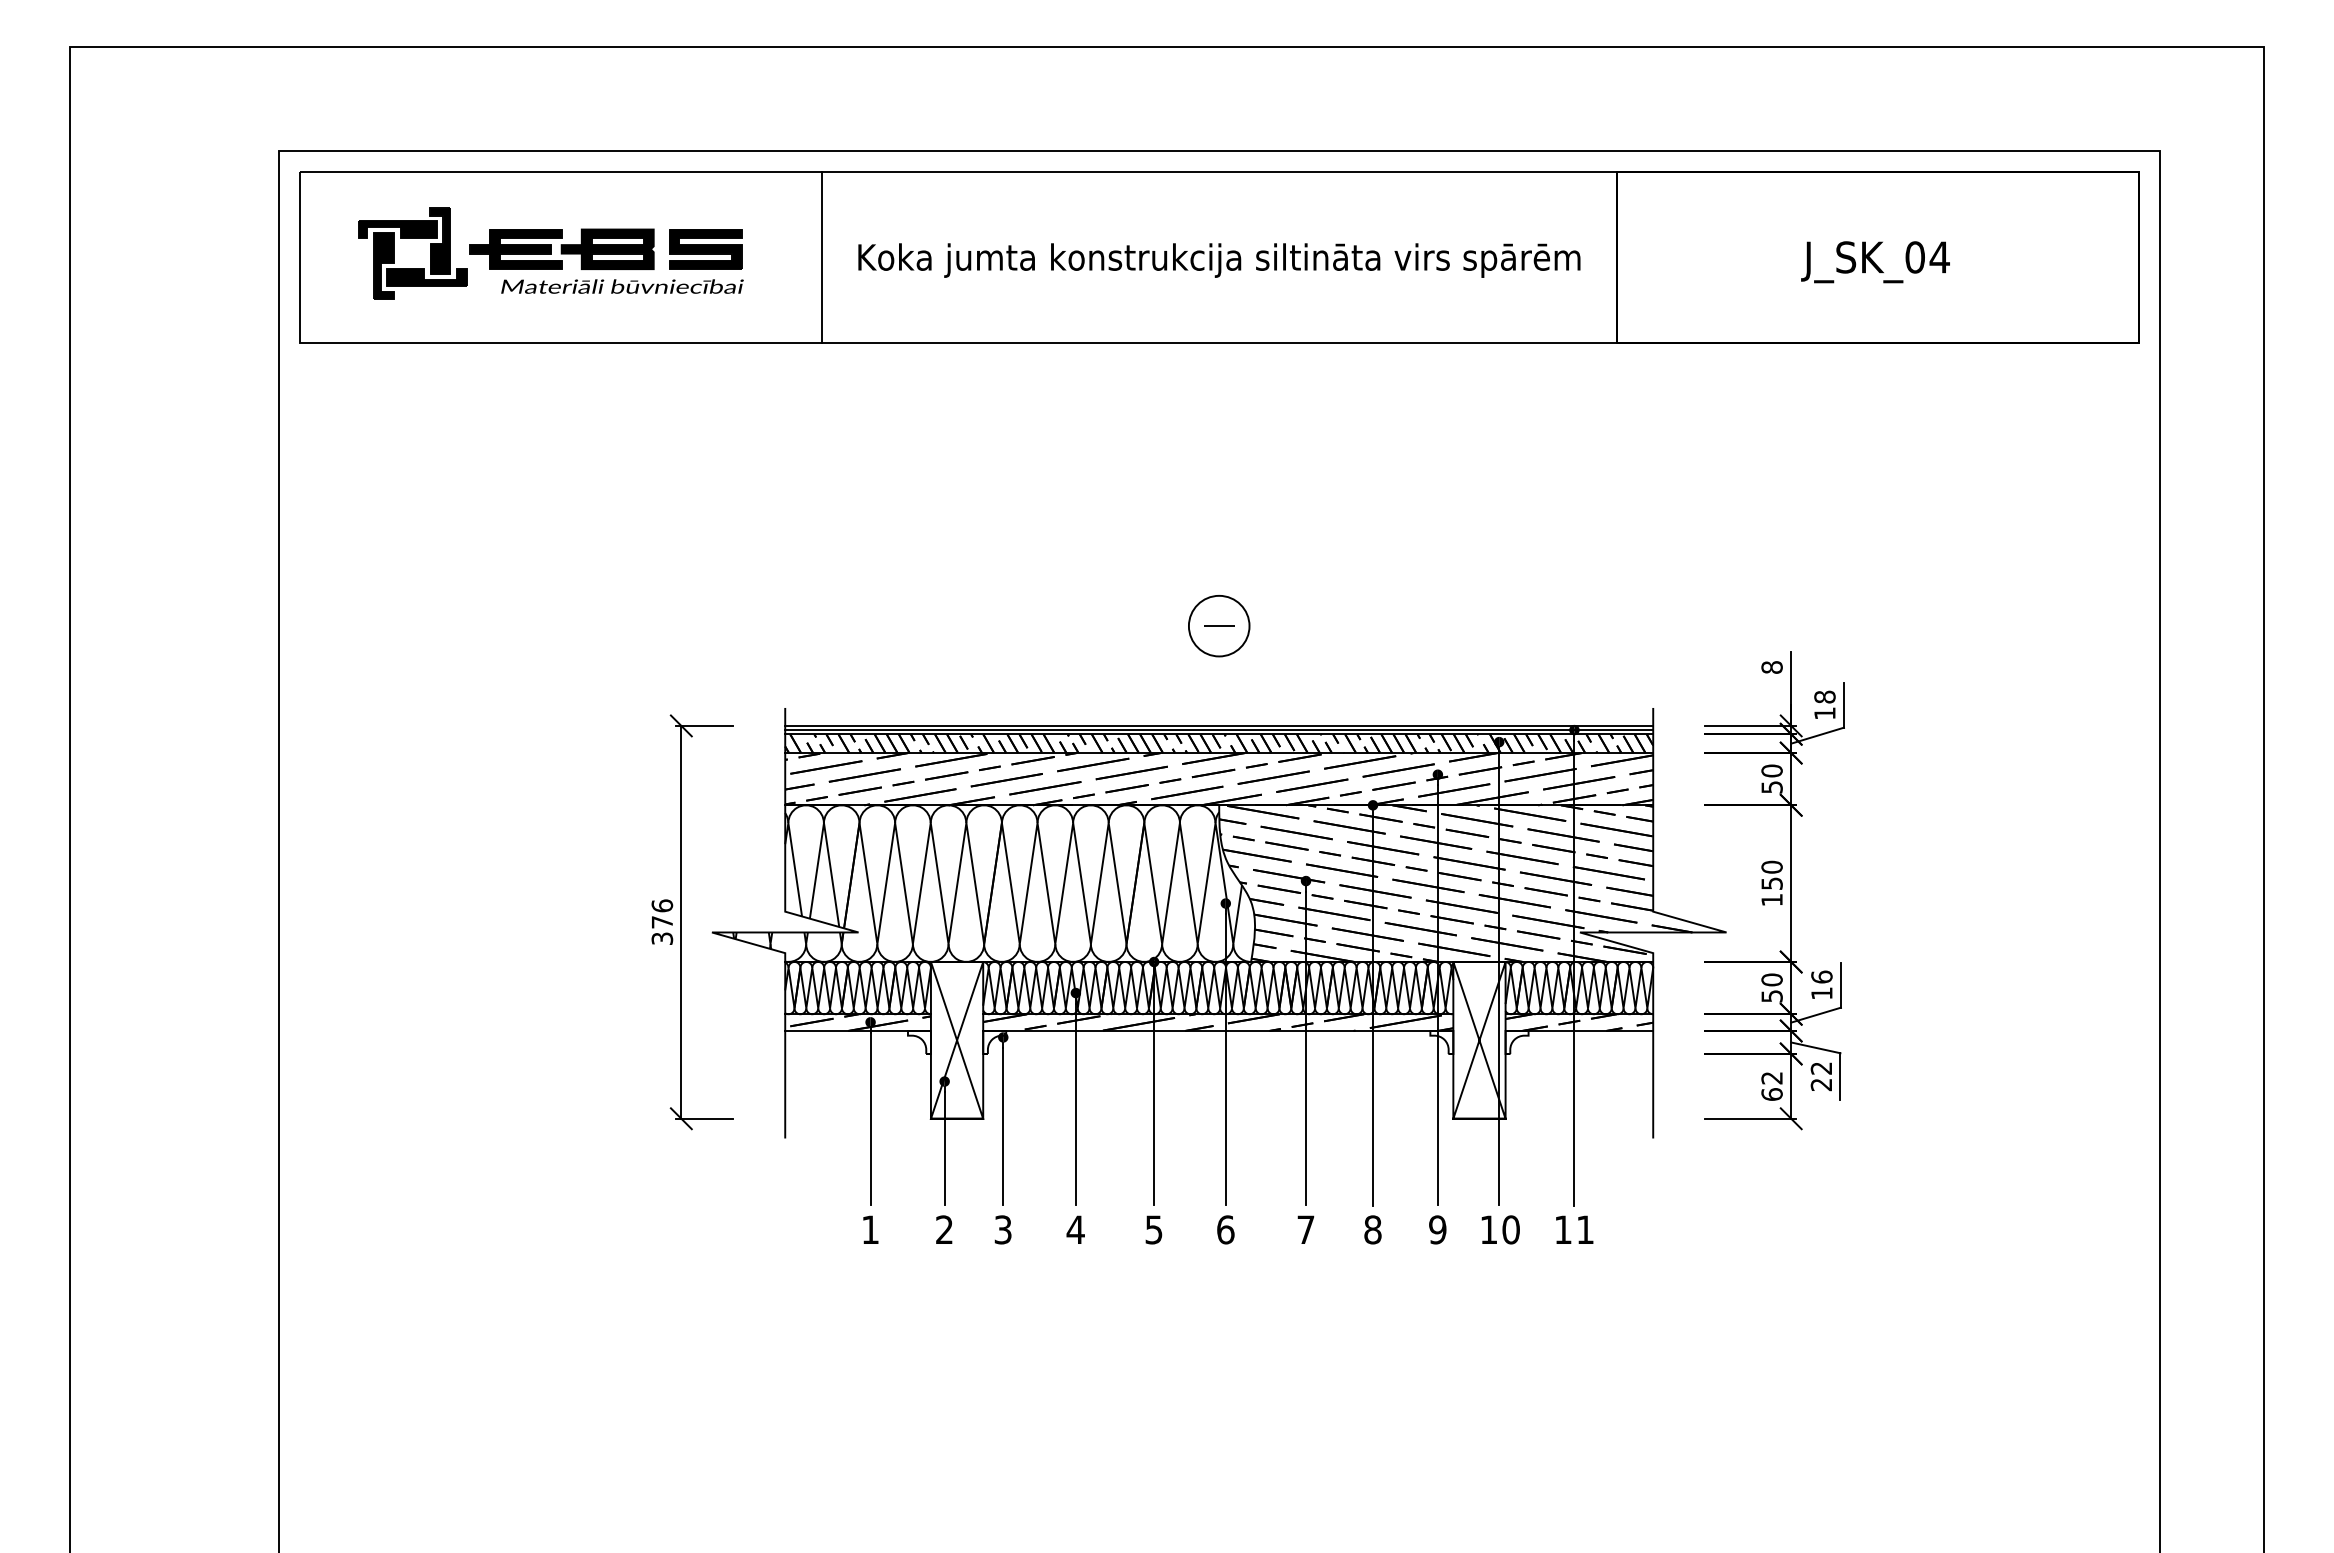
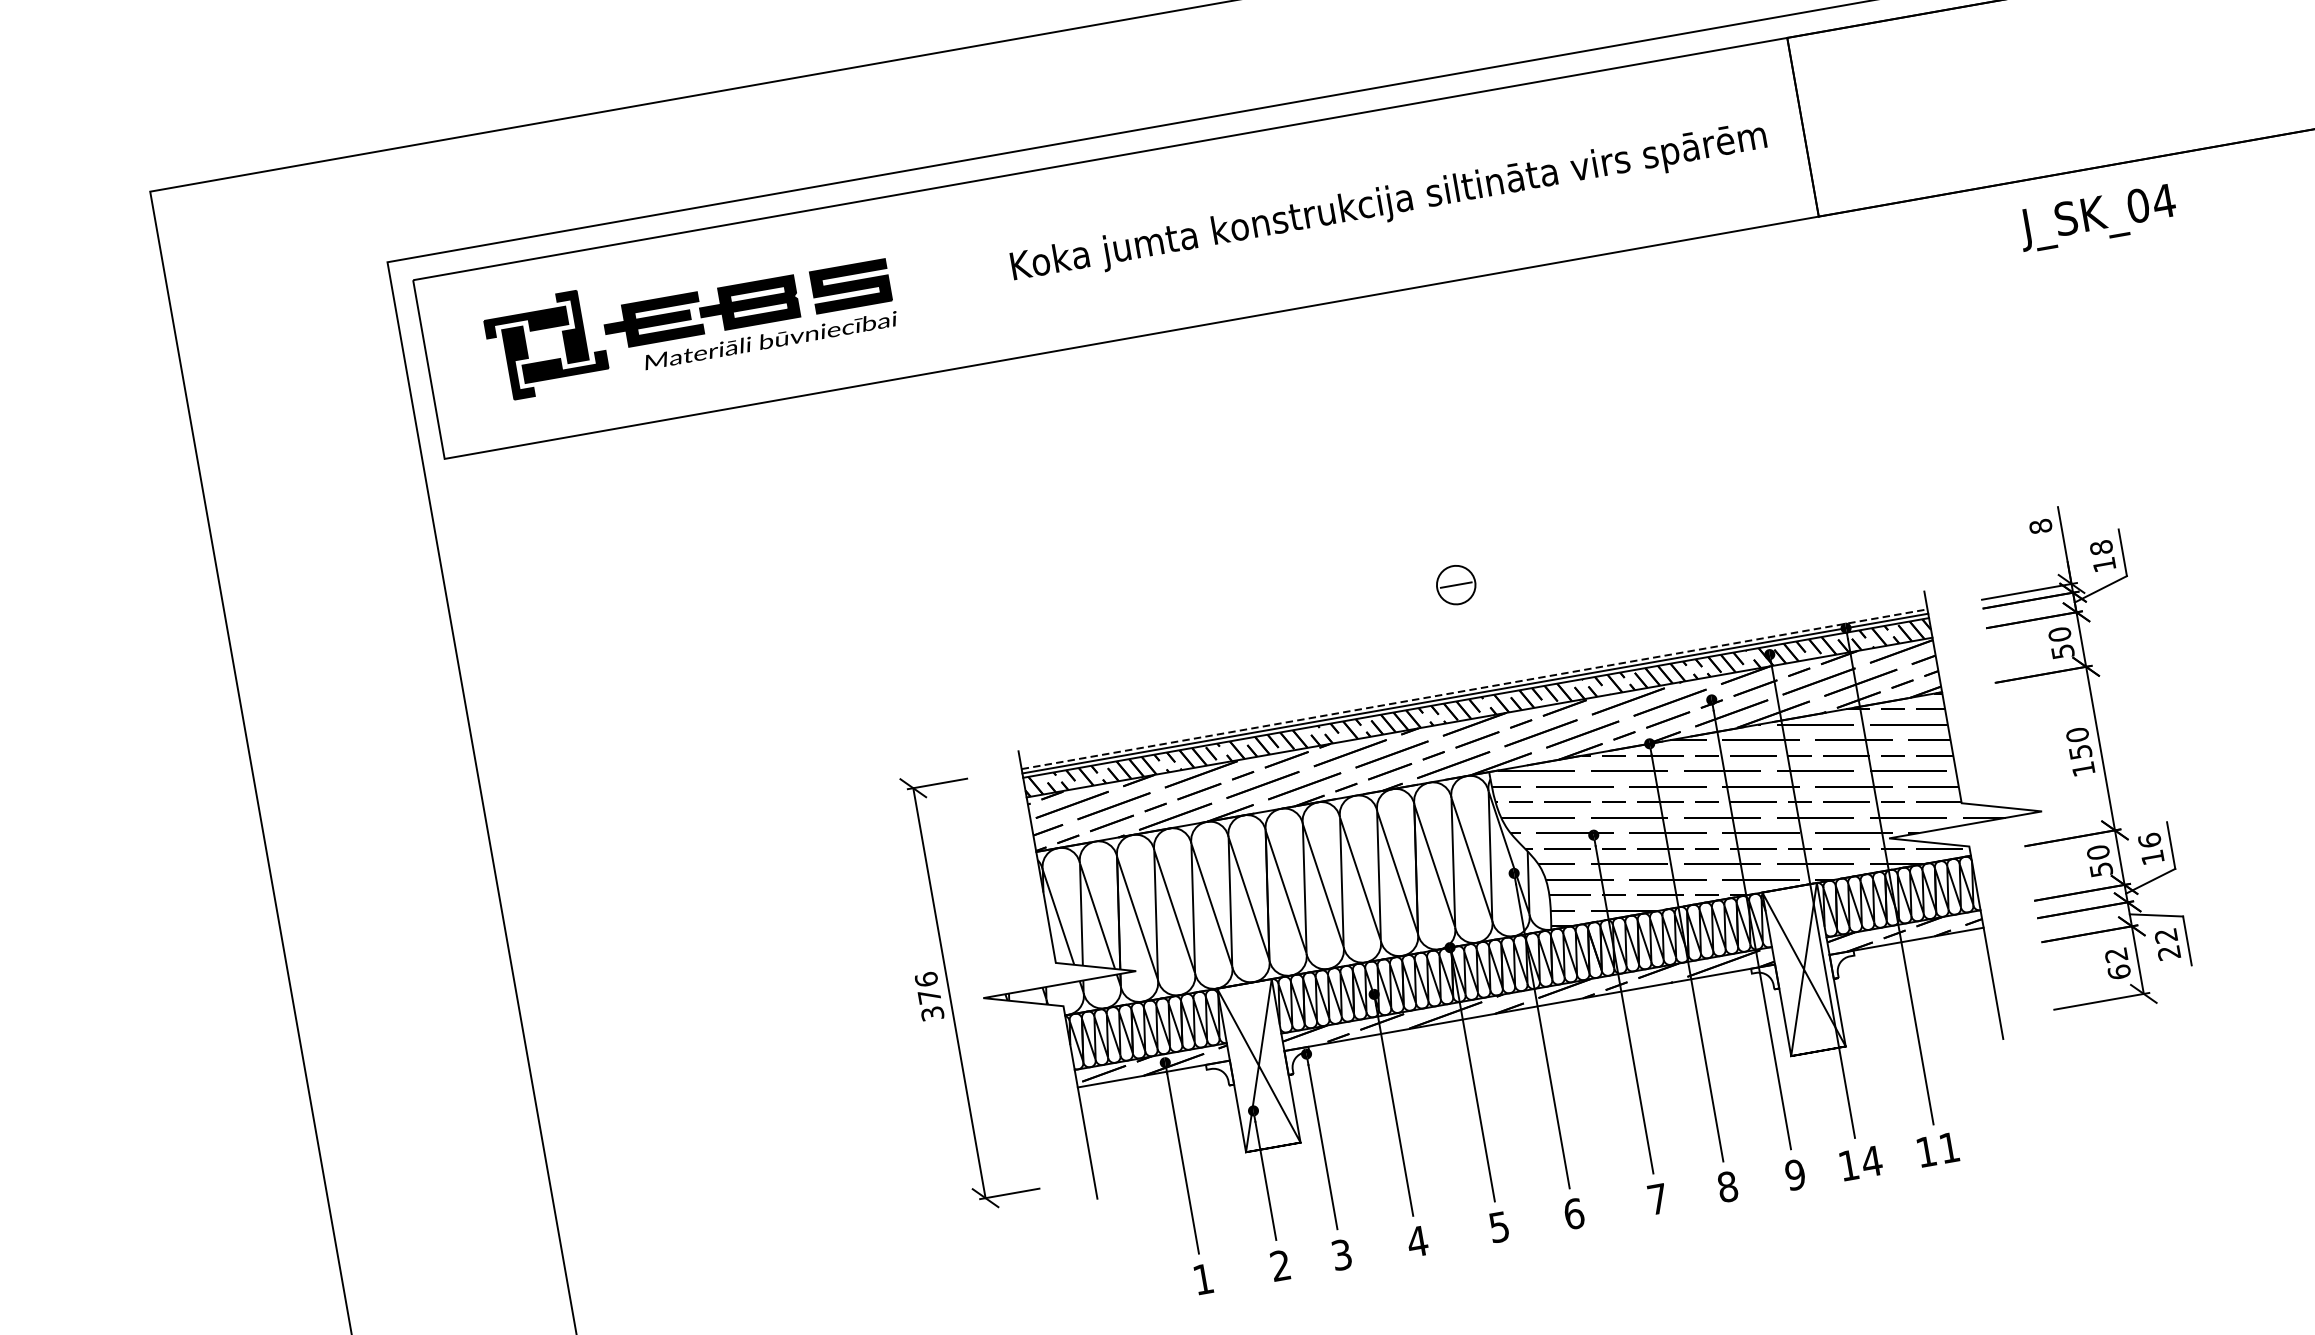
line: (821, 257) -> (973, 273), removed
text: (1875, 262) -> (2097, 218), moved
circle: (1218, 625) -> (1455, 584), size x0.6
line: (1219, 725) -> (1474, 688), solid -> dashed
text: (1510, 1229) -> (1871, 1161), 10 -> 14

